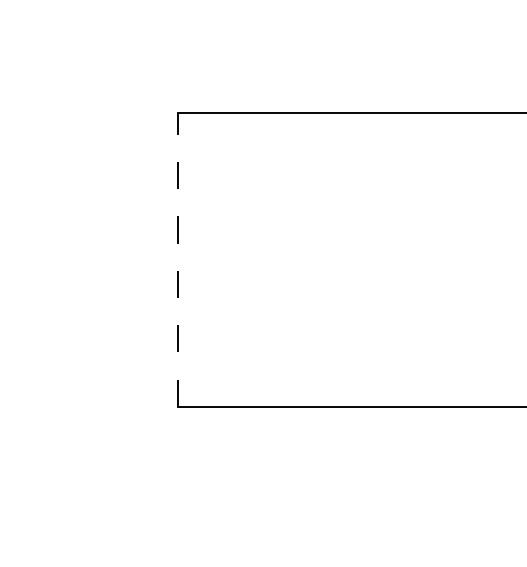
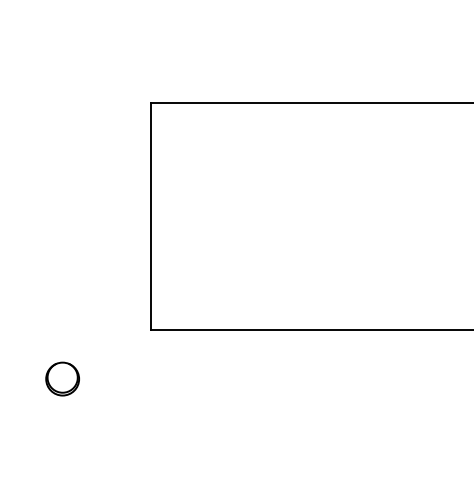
line: (178, 259) -> (151, 216), dashed -> solid
part: (63, 469) -> (62, 378), added

